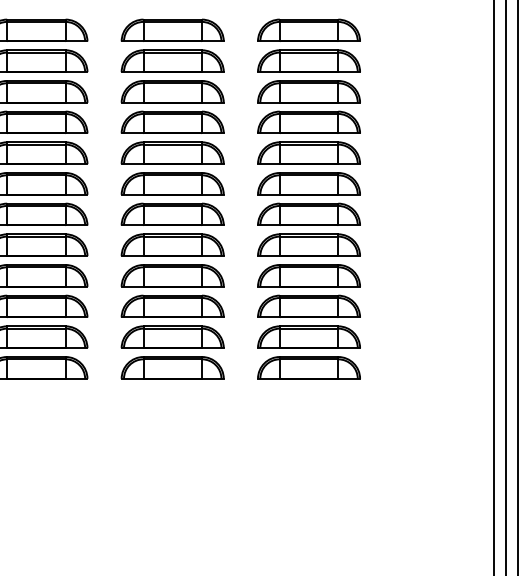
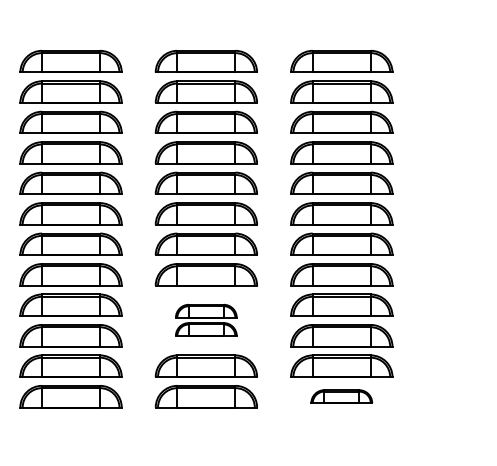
part: (172, 290) -> (206, 319), size x0.6
part: (308, 367) -> (341, 396), size x0.6

